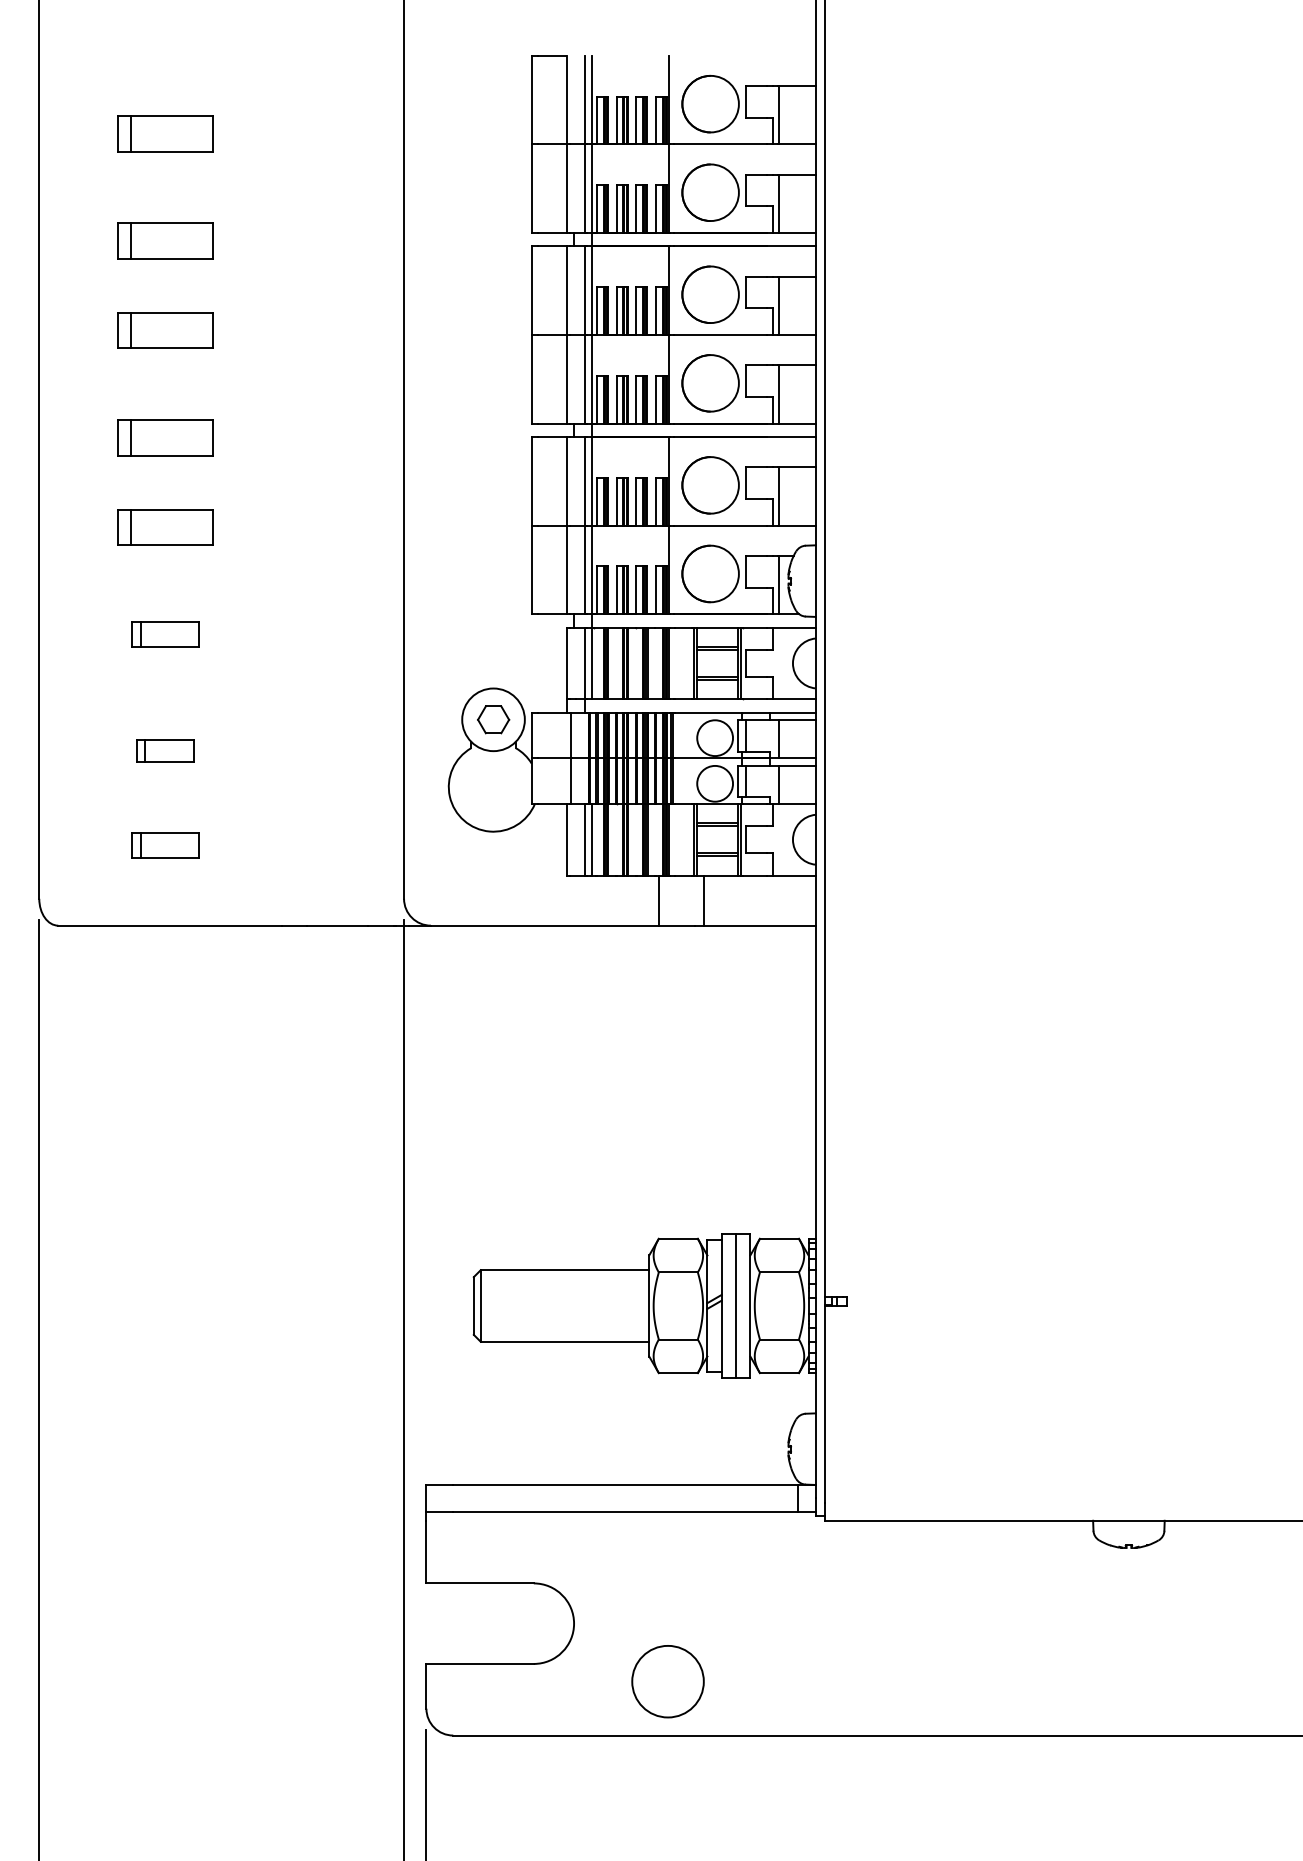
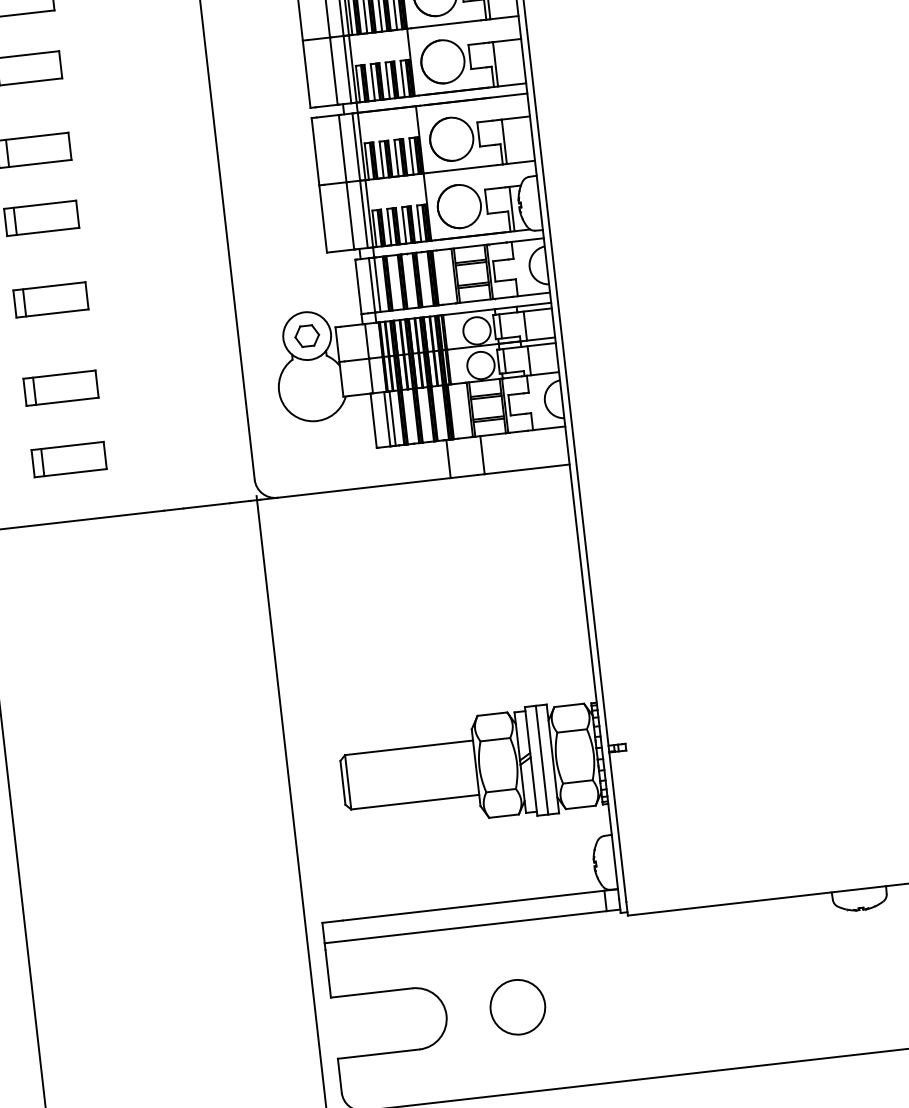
part: (165, 634) -> (50, 299), size x1.43
part: (165, 750) -> (60, 387), size x1.67
part: (165, 844) -> (68, 459), size x1.43
circle: (667, 1681) -> (517, 1007), moved

